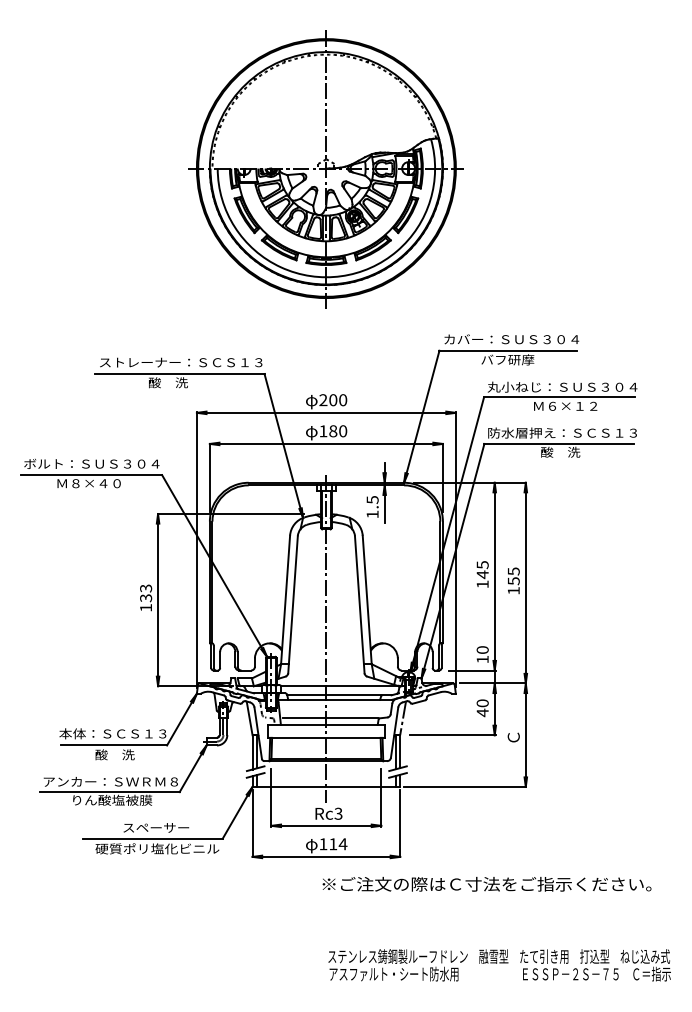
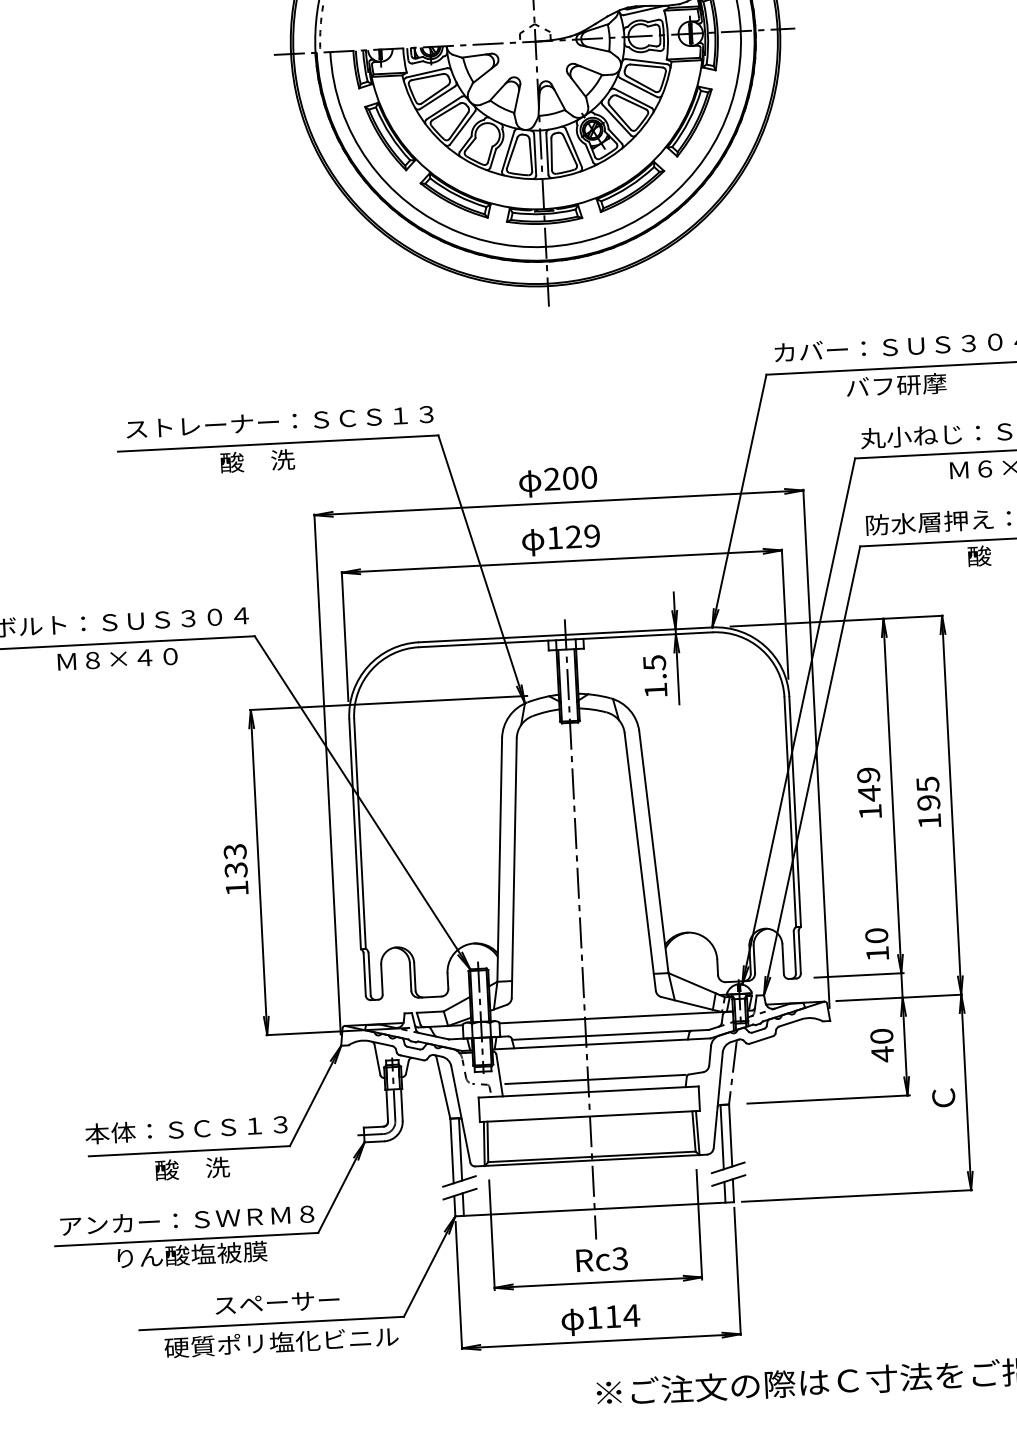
text: (338, 431) -> (583, 536), 180 -> 129
text: (482, 565) -> (868, 776), 145 -> 149
text: (513, 581) -> (928, 803), 155 -> 195

